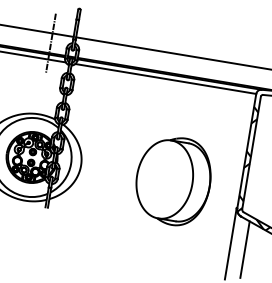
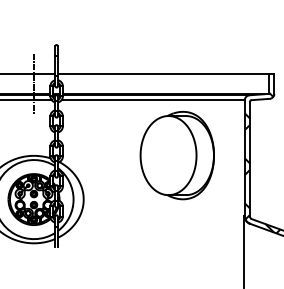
part: (172, 180) -> (176, 155), moved
line: (245, 249) -> (259, 255), removed

